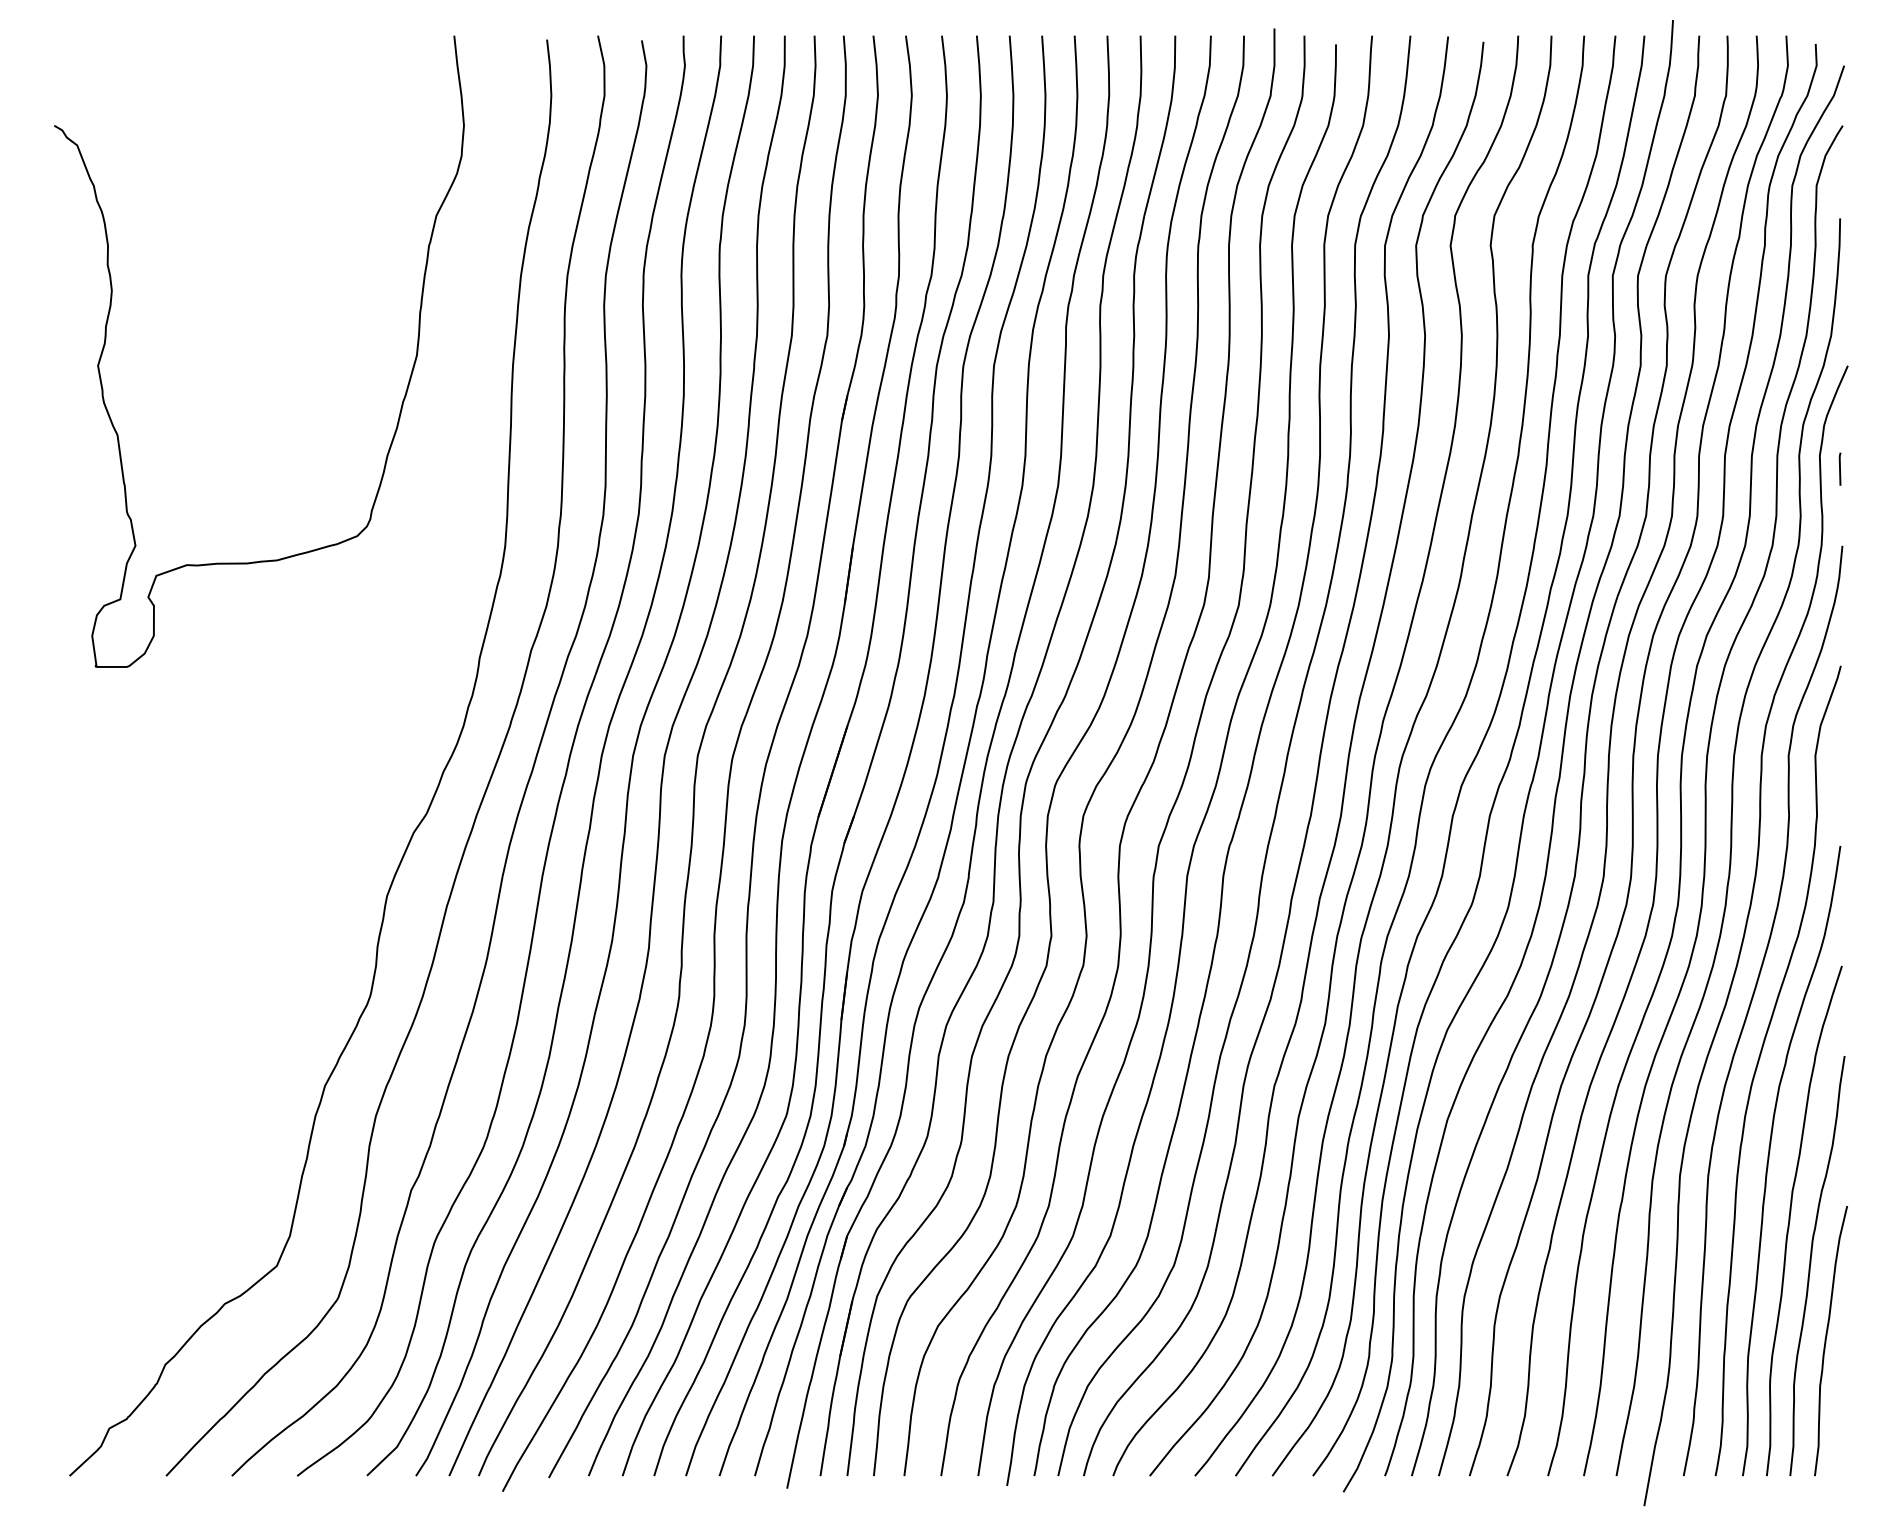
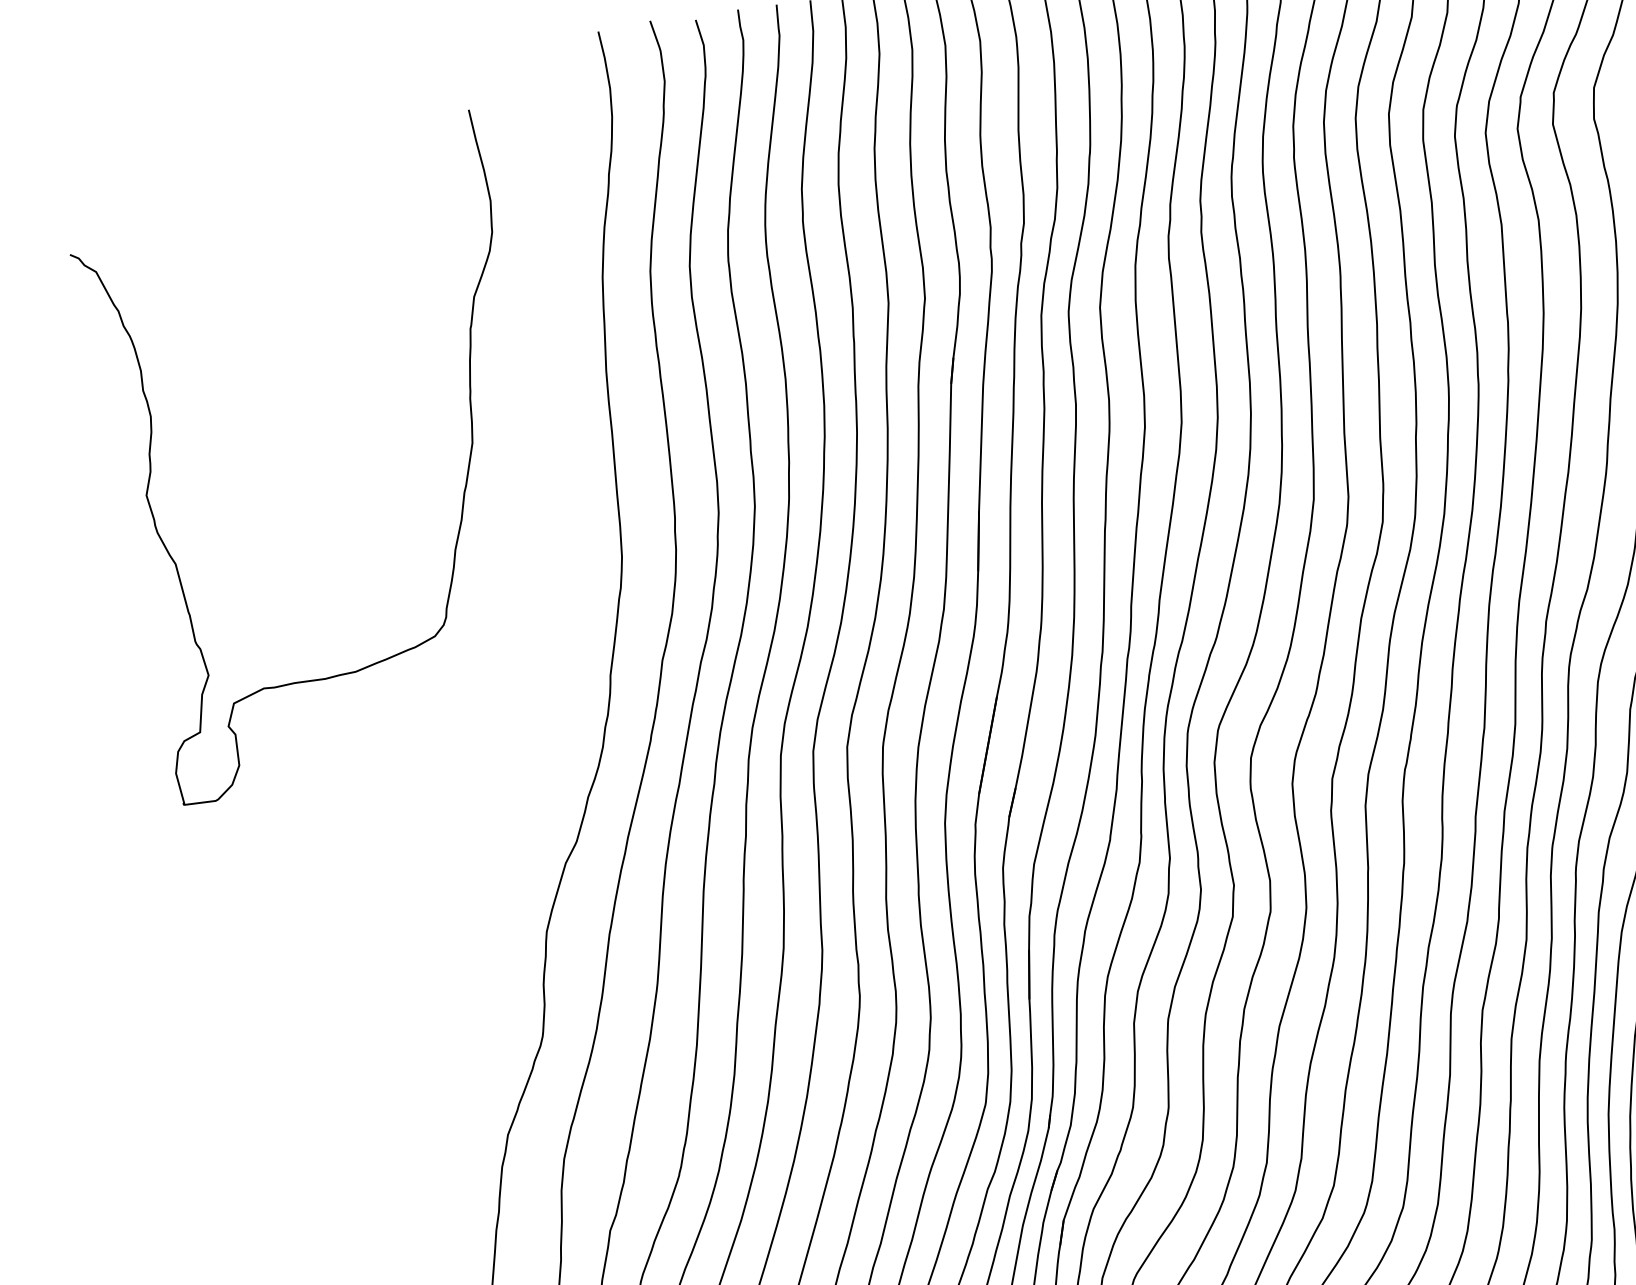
curve: (402, 400) -> (463, 491), moved

